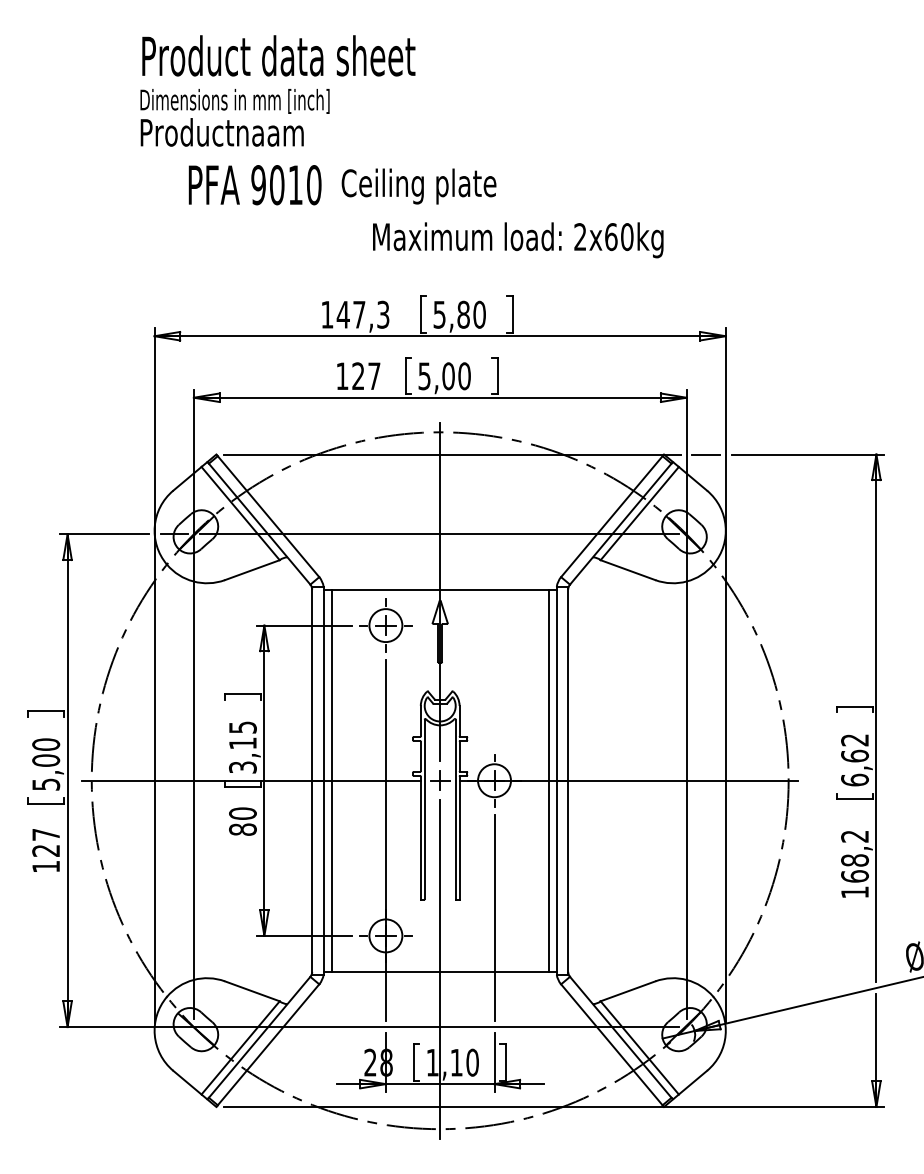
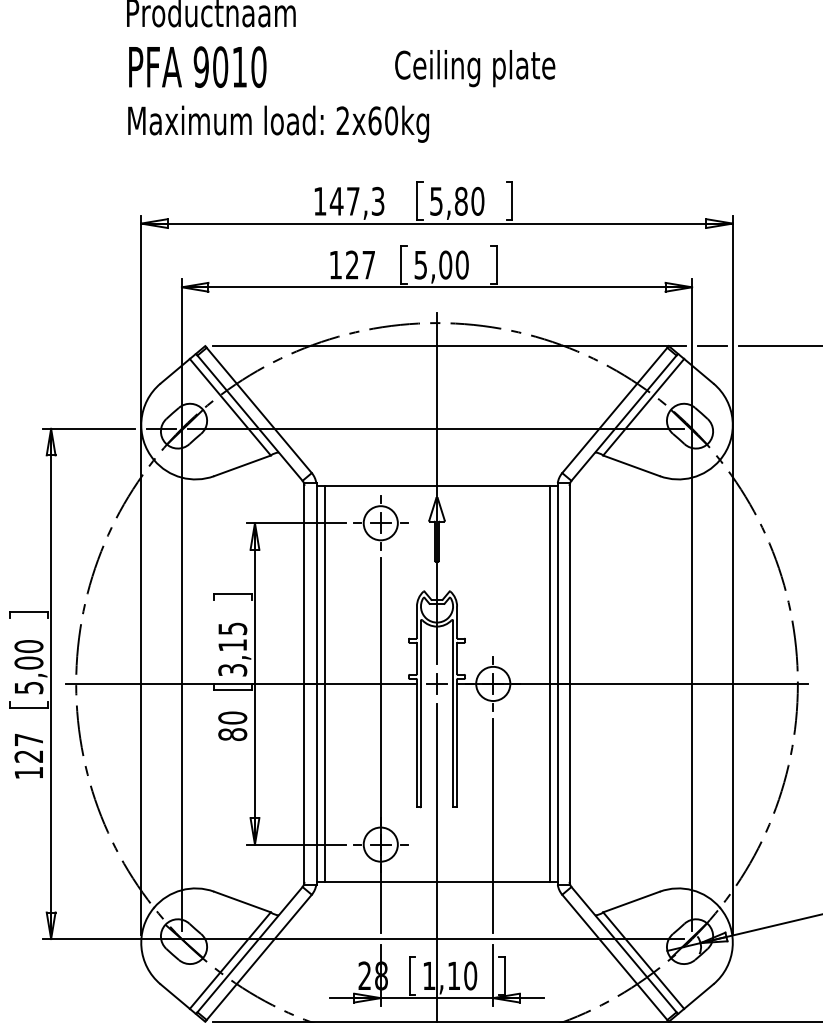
text: (254, 185) -> (197, 67), moved
text: (418, 186) -> (474, 68), moved
text: (518, 240) -> (278, 124), moved

